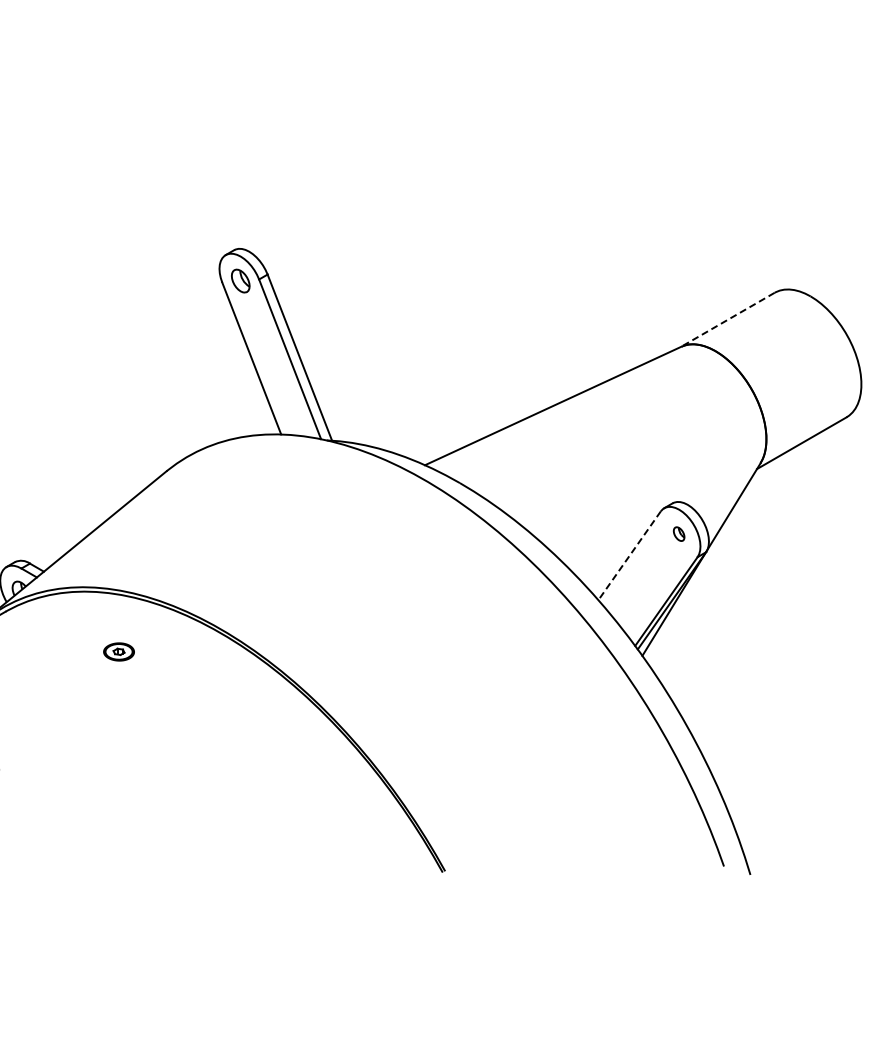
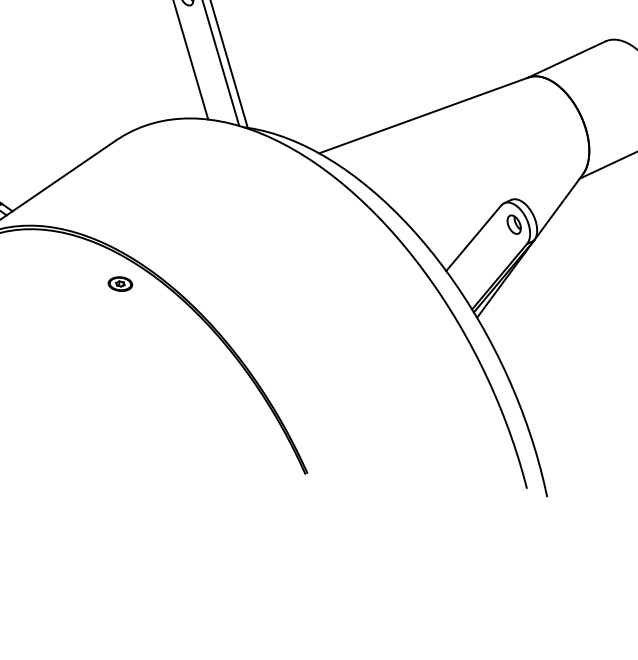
line: (727, 320) -> (566, 60), dashed -> solid
part: (678, 533) -> (513, 224), size x1.67
line: (629, 556) -> (473, 238), dashed -> solid
part: (118, 651) -> (119, 283), moved

